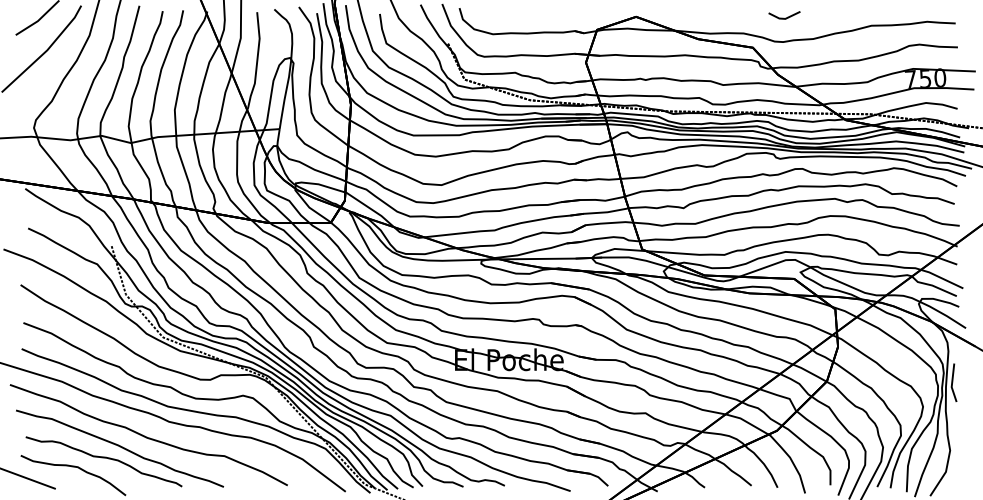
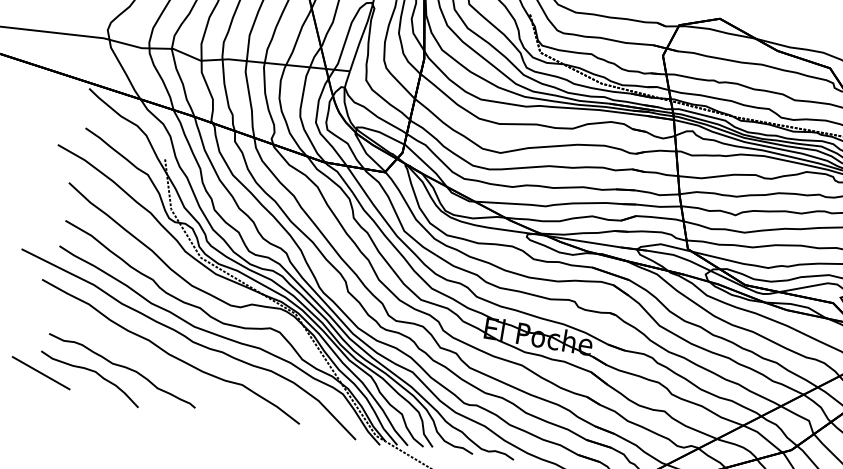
curve: (119, 447) -> (139, 359), removed

